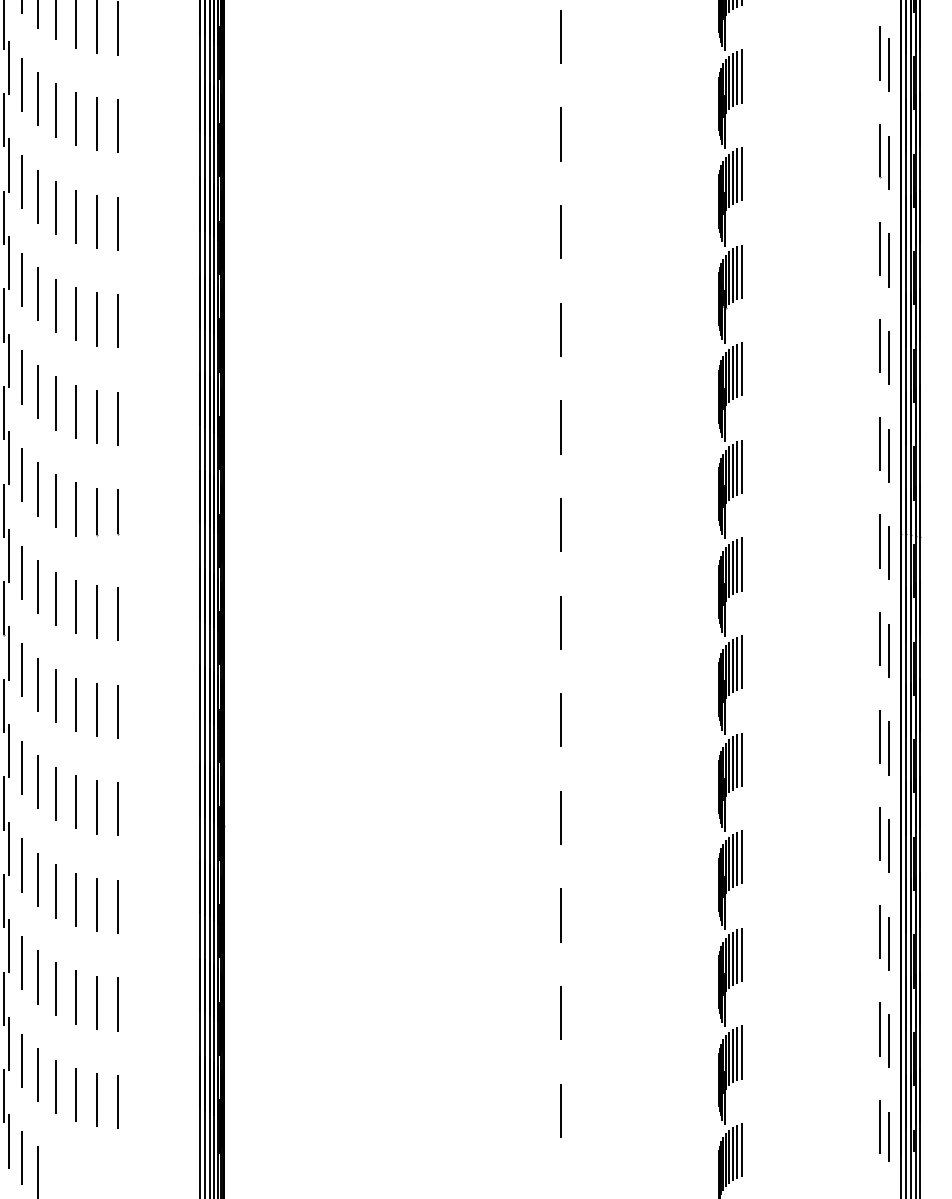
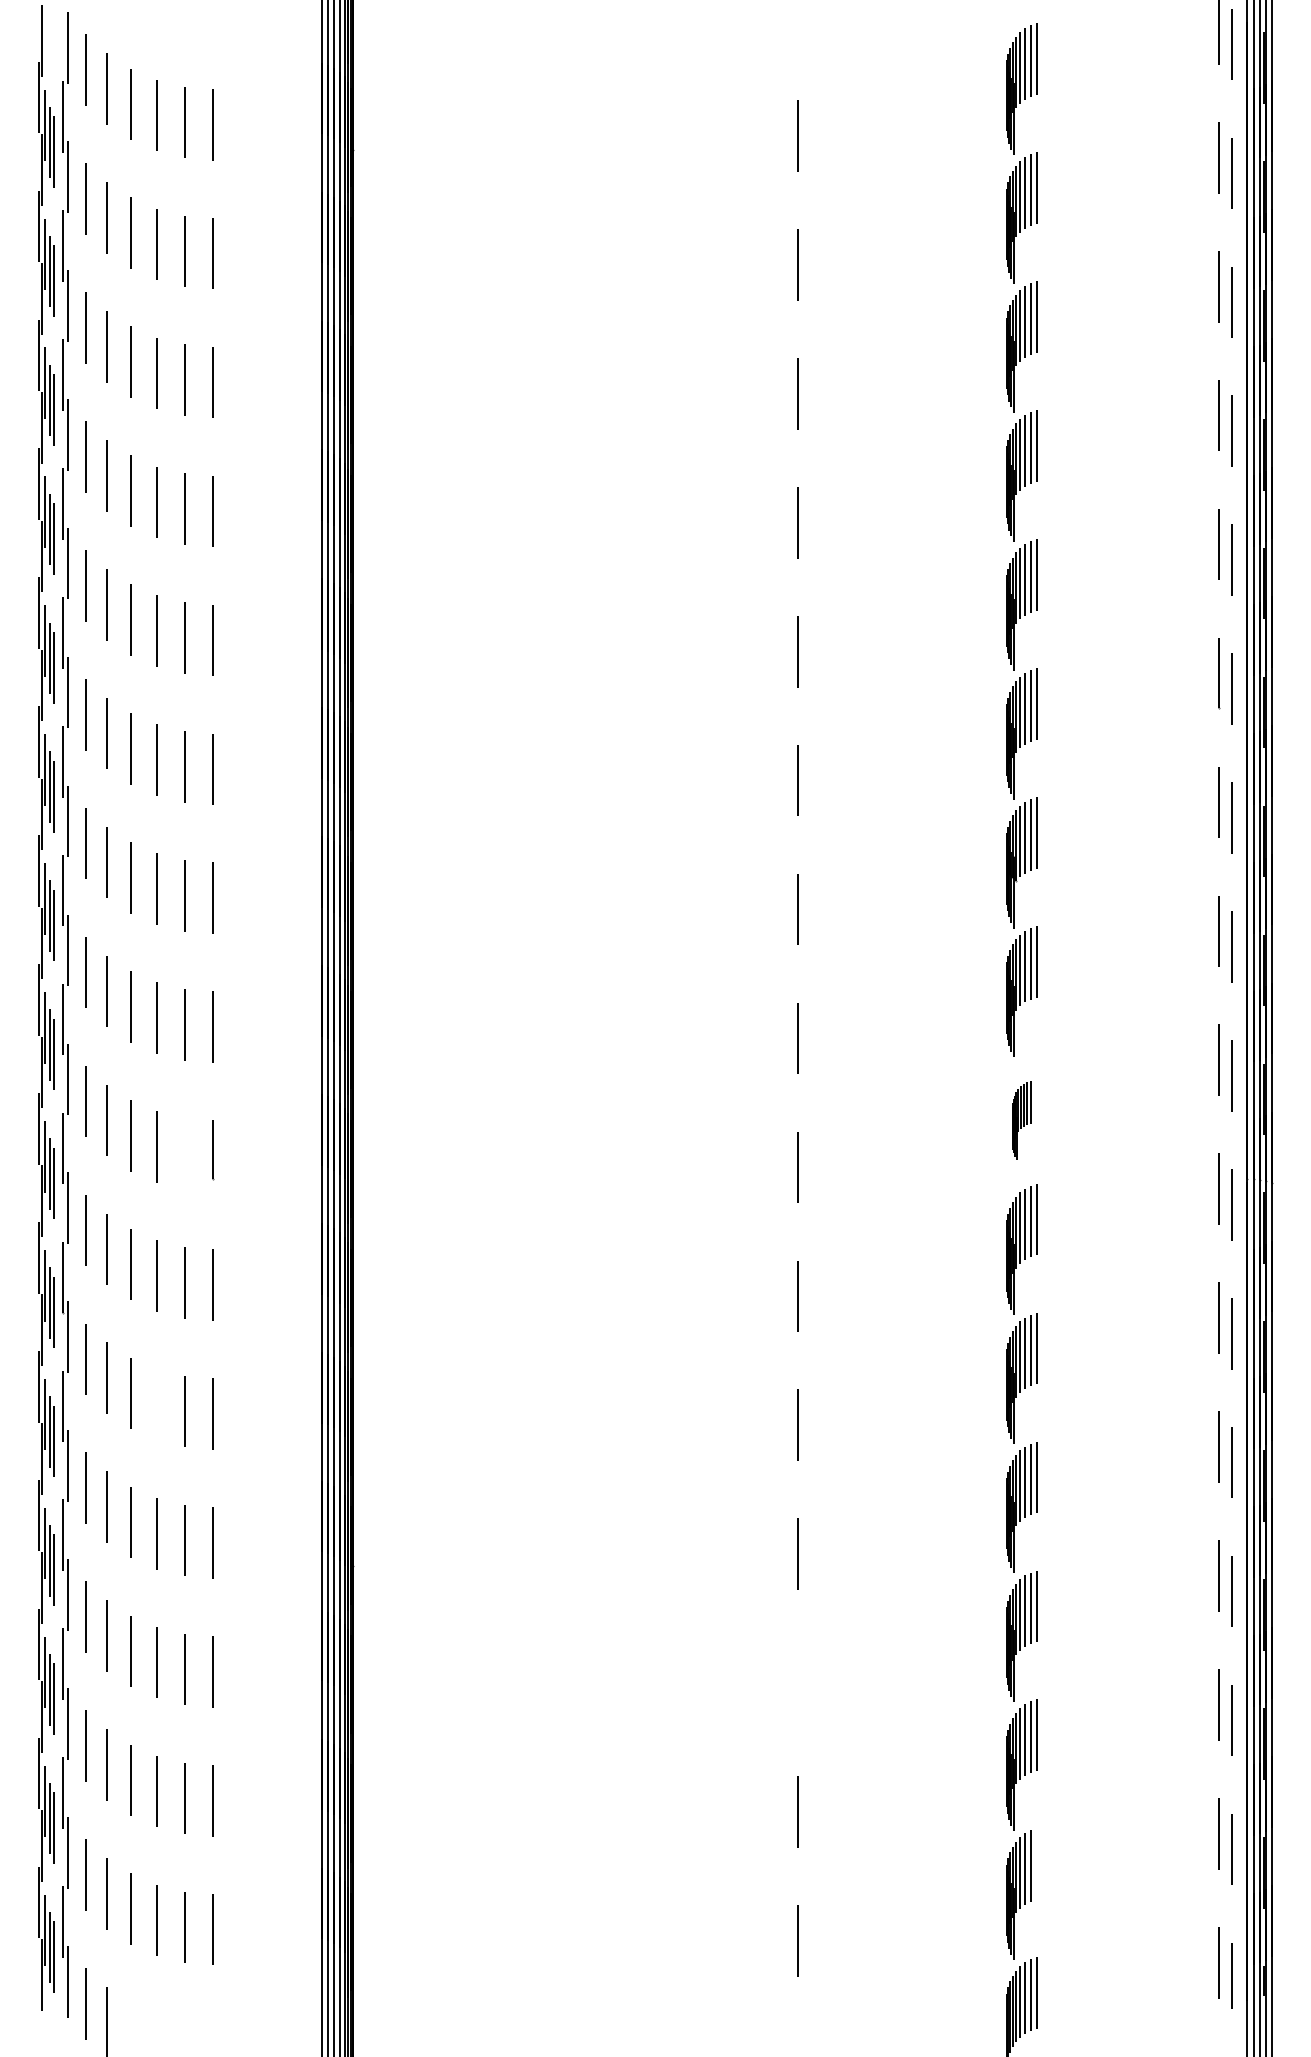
part: (730, 489) -> (1021, 1120), size x0.6
line: (97, 511) -> (185, 1149), removed
line: (75, 704) -> (156, 1404), removed
line: (560, 914) -> (797, 1682), removed
line: (741, 1052) -> (1036, 1863), removed

